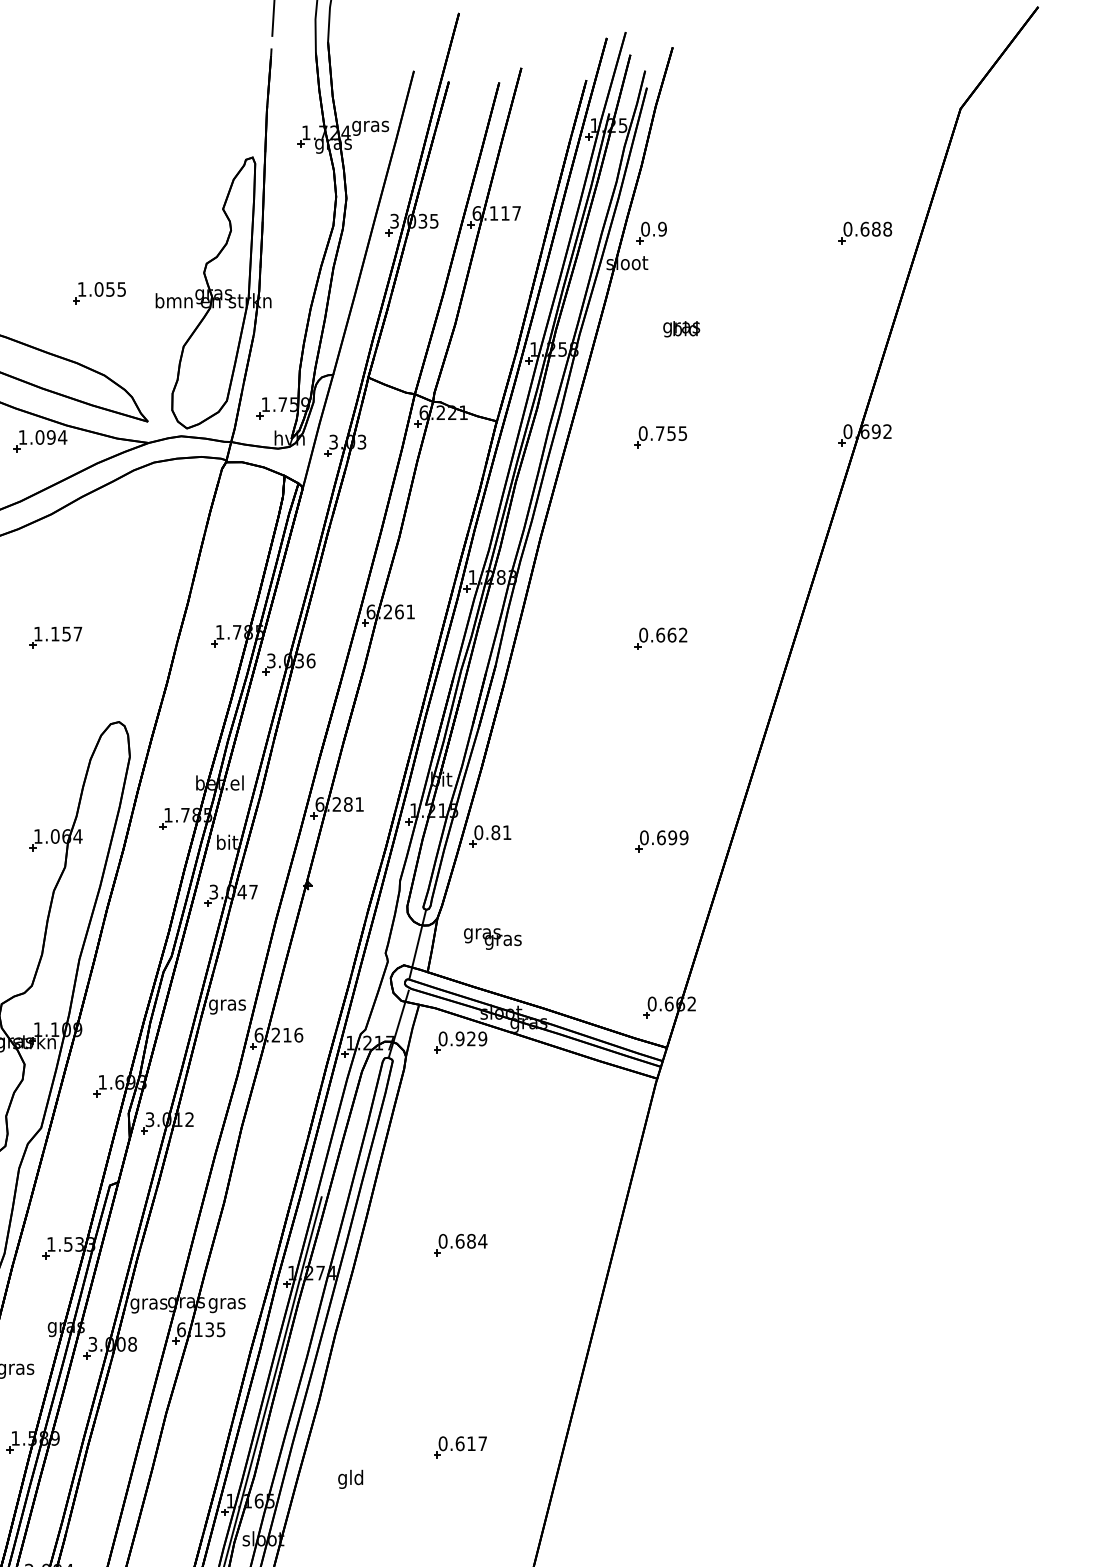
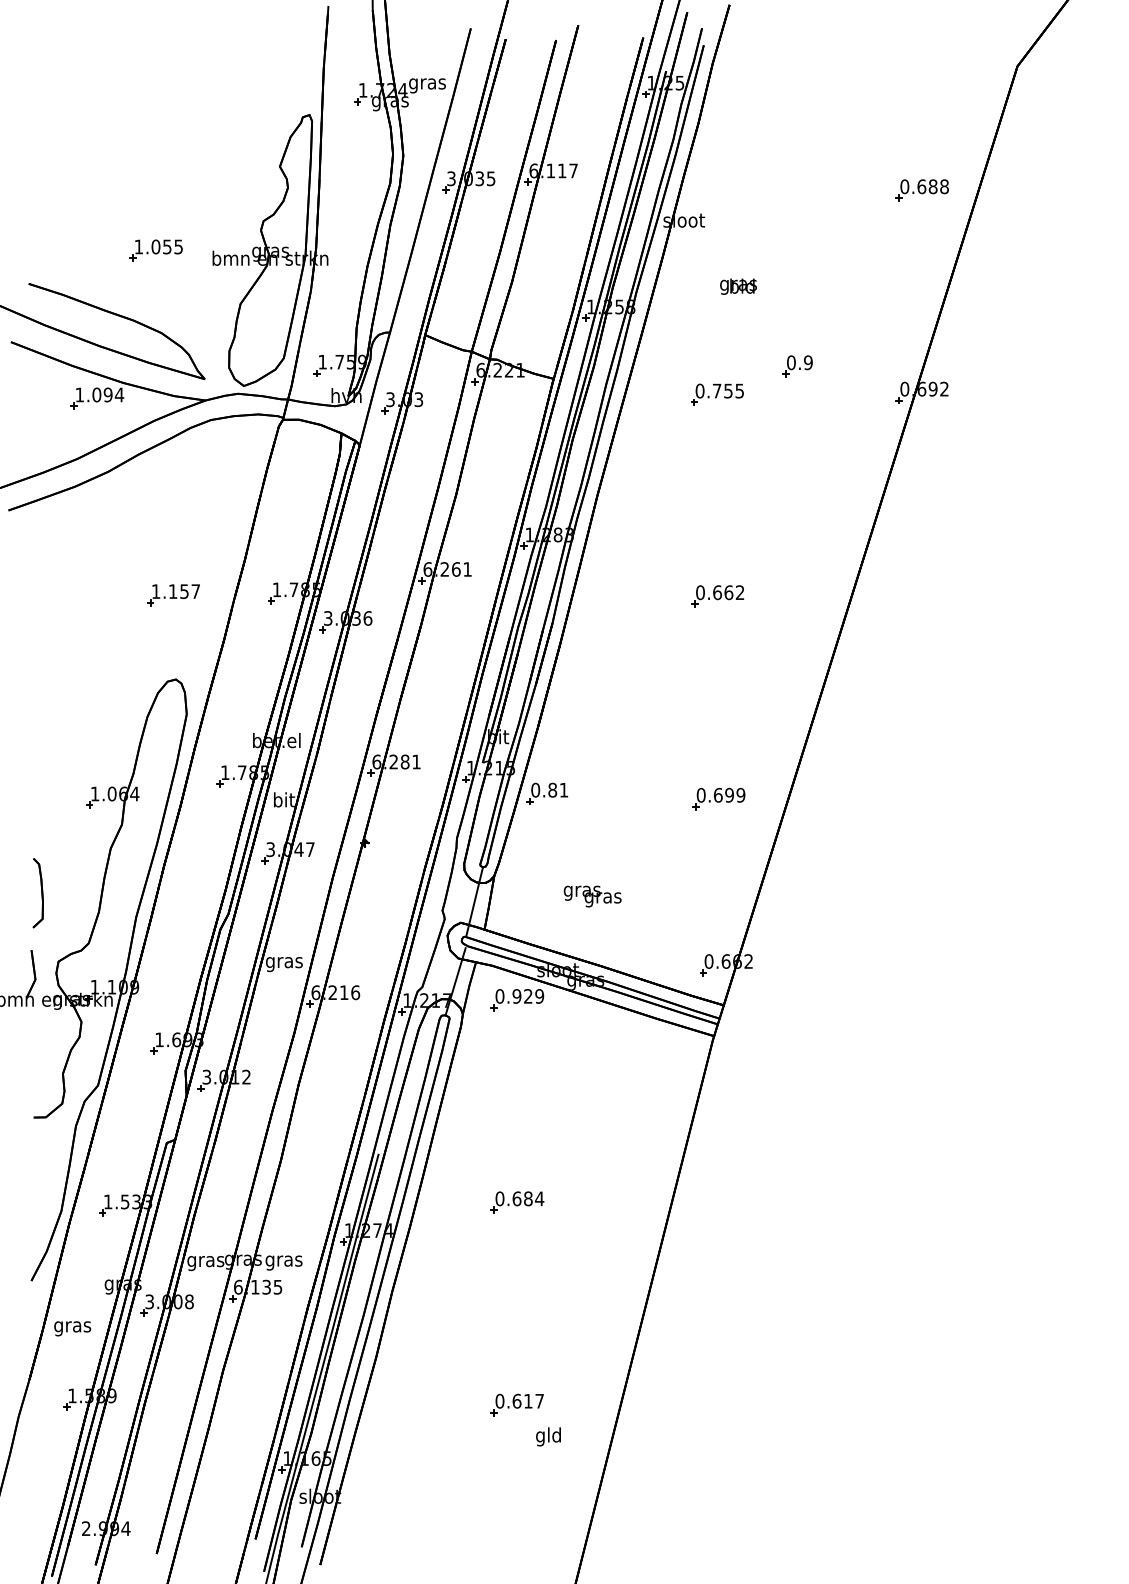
part: (651, 232) -> (797, 366), moved
part: (55, 637) -> (173, 595), moved
text: (492, 938) -> (592, 896), moved
text: (350, 1478) -> (548, 1436), moved

